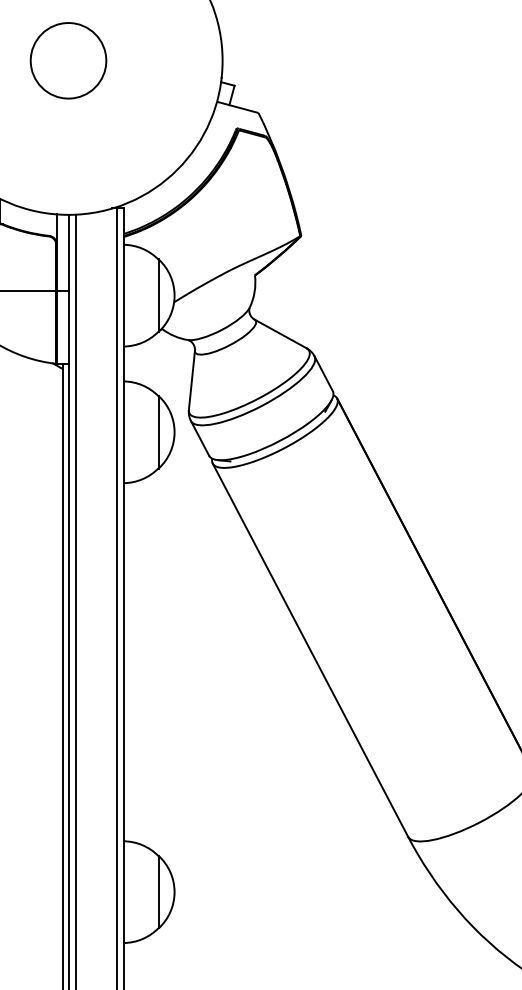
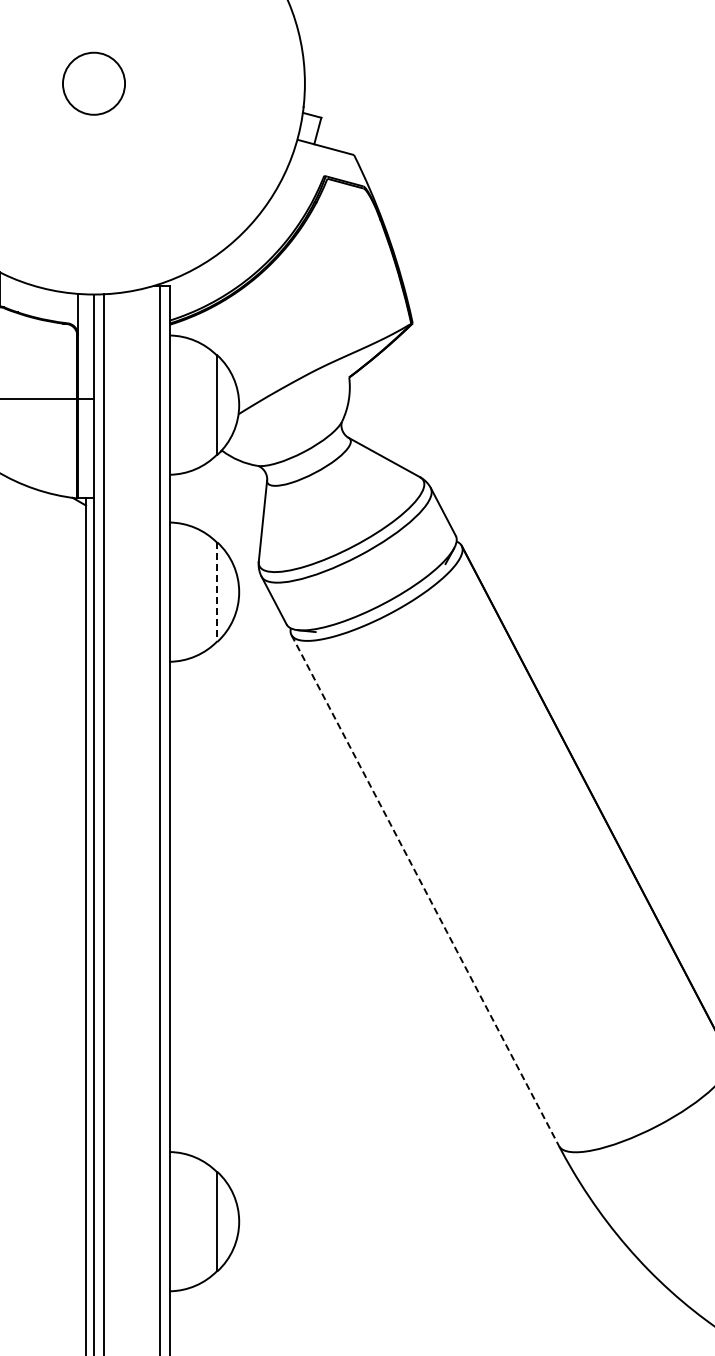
circle: (68, 60) -> (93, 83), size x0.6
line: (158, 432) -> (217, 592), solid -> dashed
line: (310, 650) -> (425, 890), solid -> dashed

